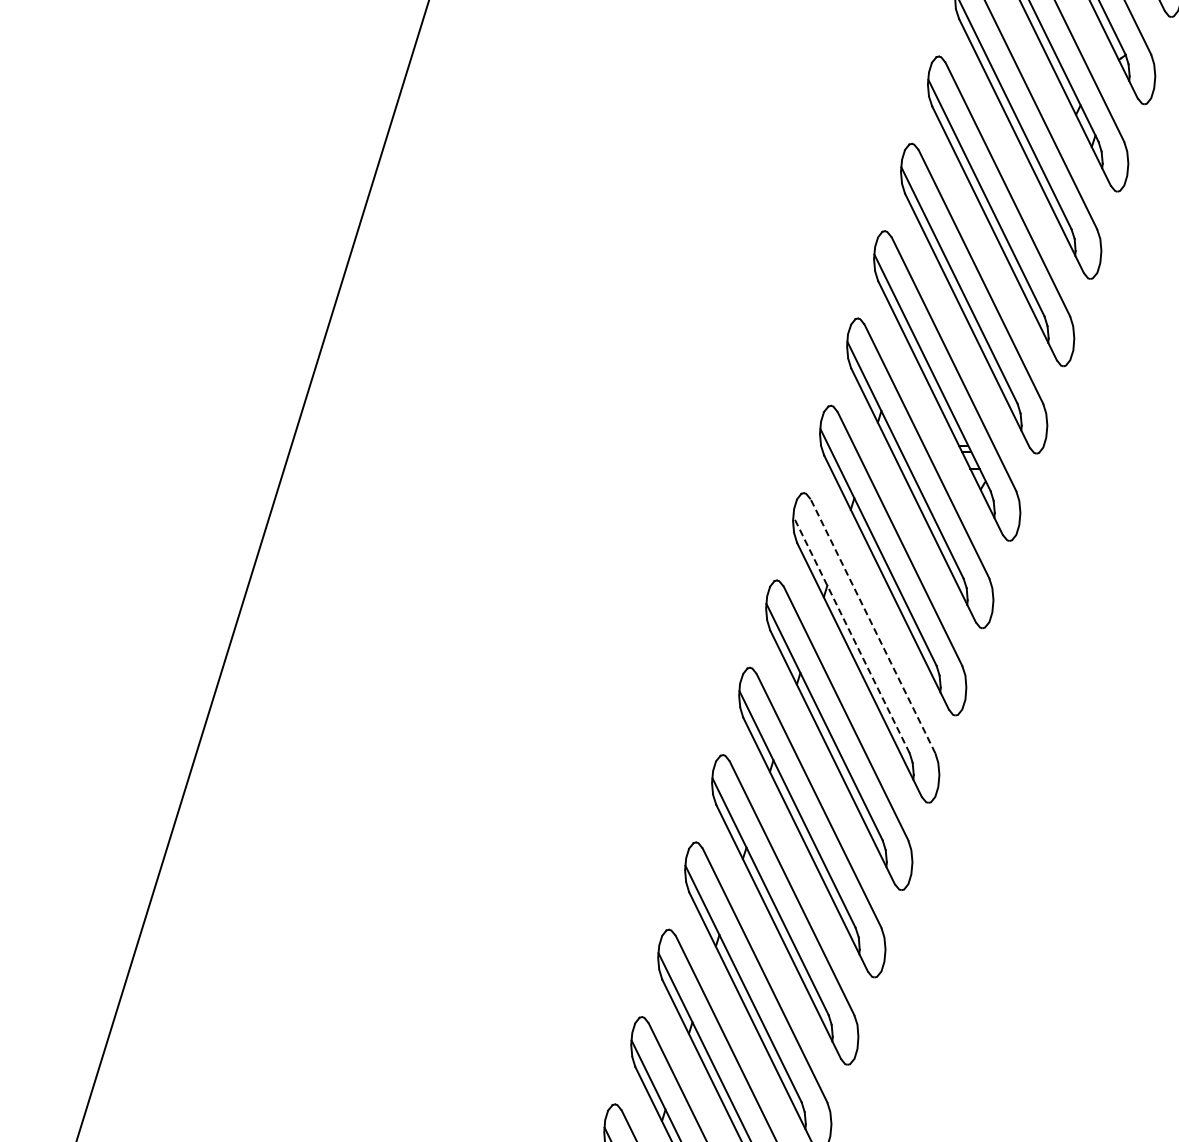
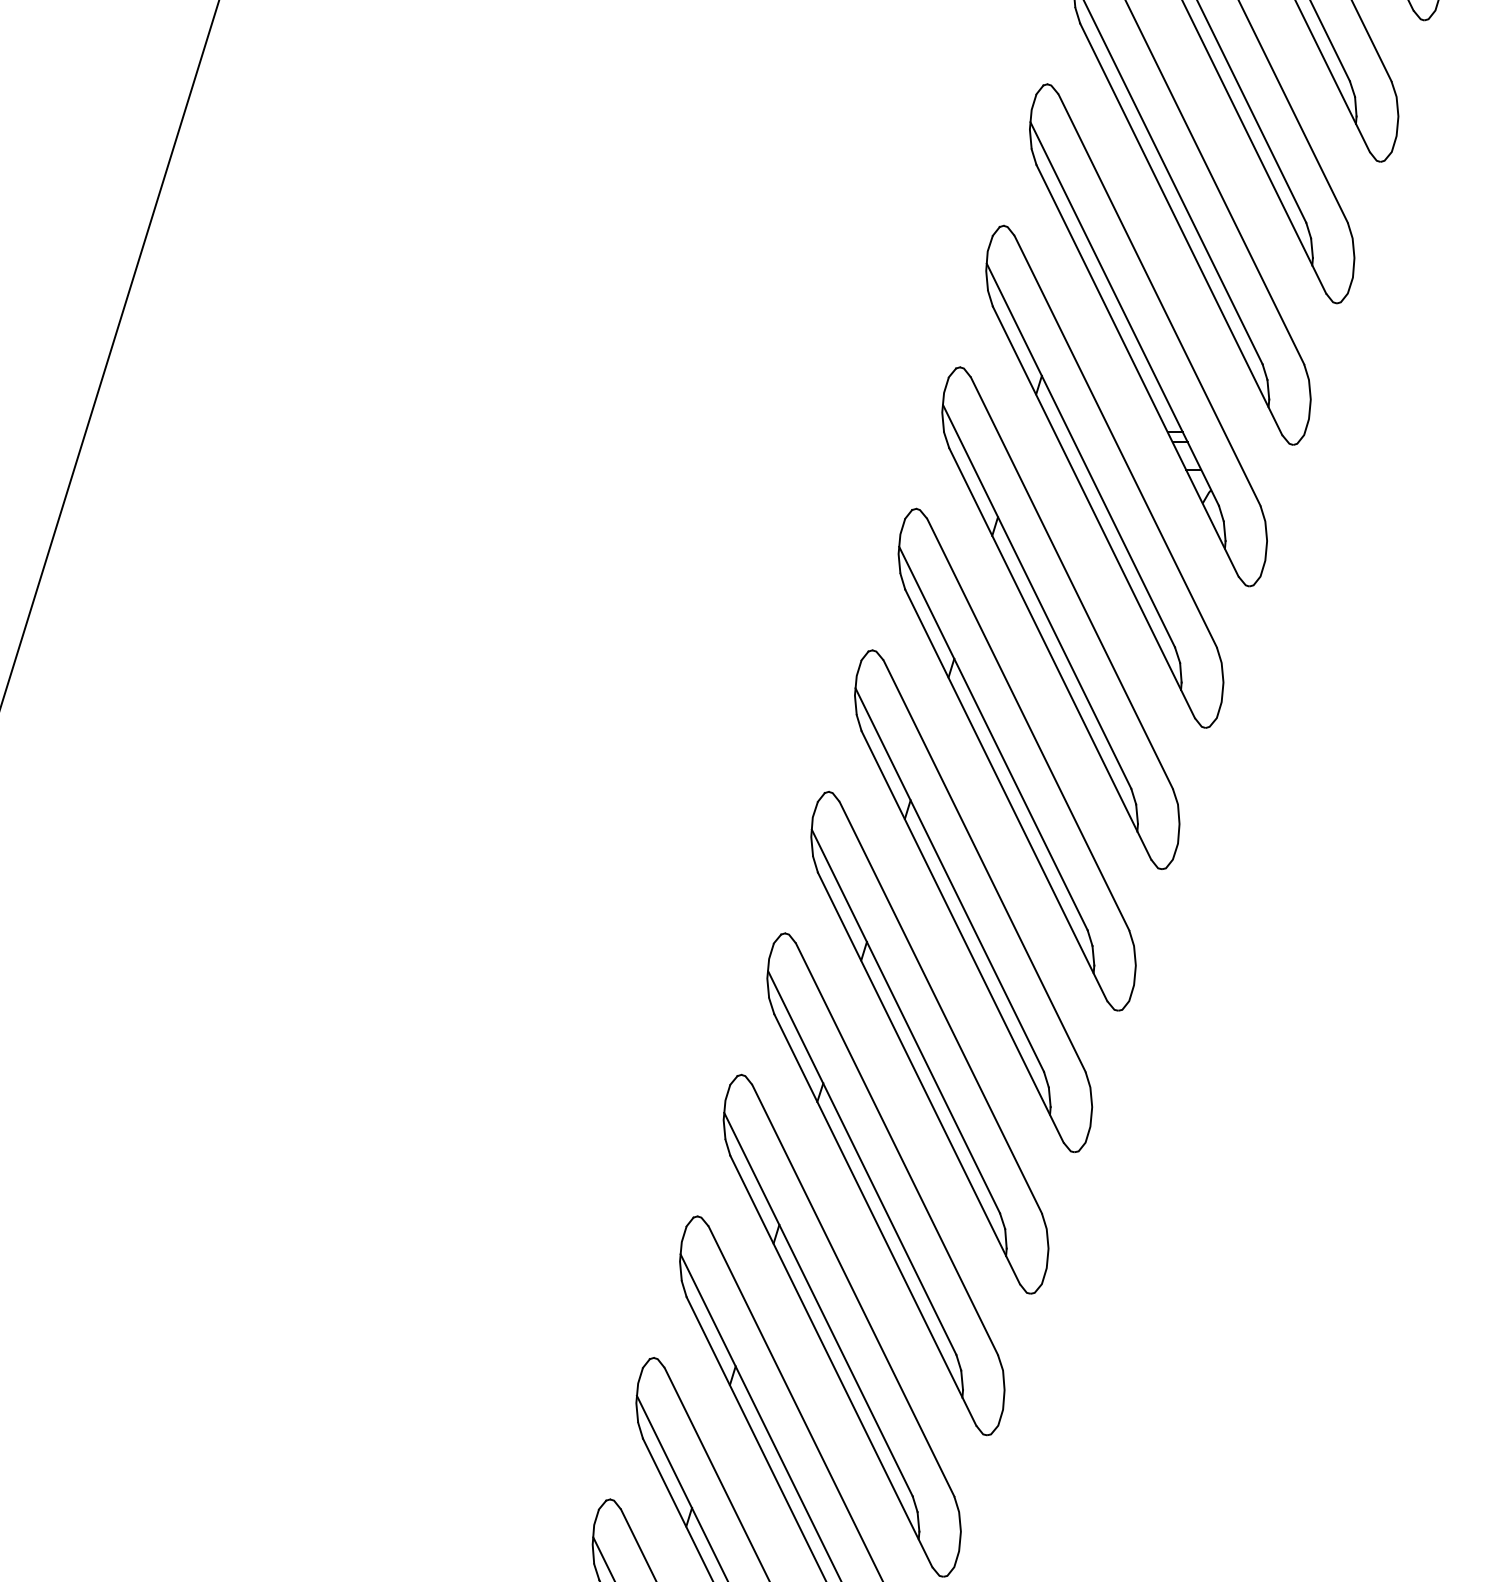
line: (872, 625) -> (1027, 723), dashed -> solid
line: (851, 634) -> (993, 737), dashed -> solid

